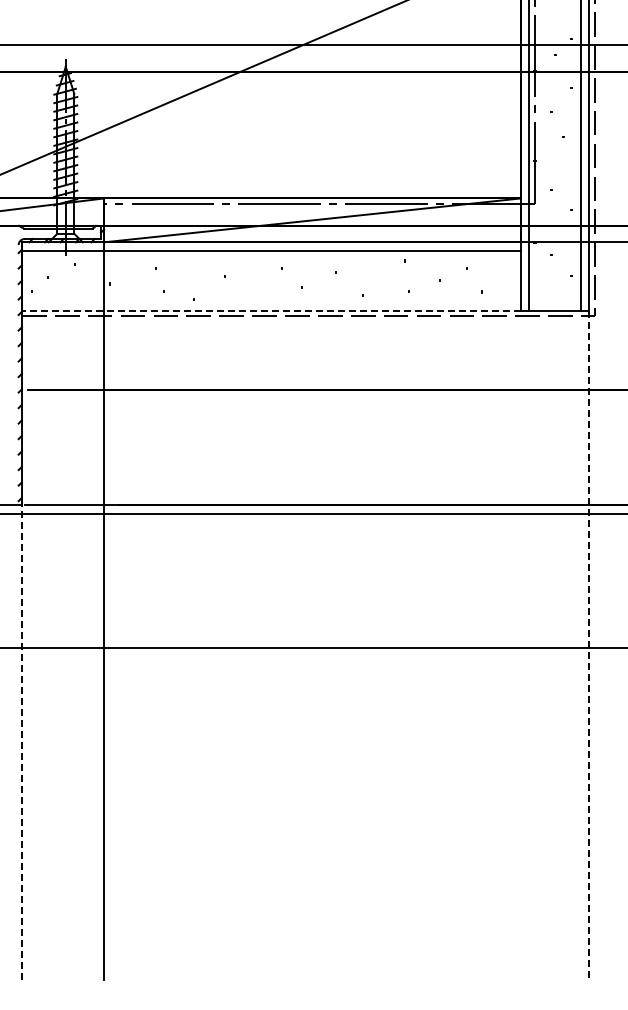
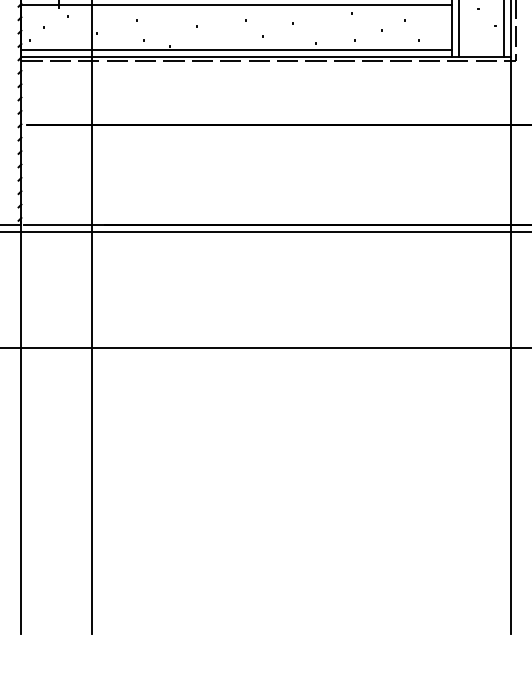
line: (270, 302) -> (235, 49), added
line: (270, 310) -> (235, 56), dashed -> solid
line: (589, 645) -> (511, 345), dashed -> solid
line: (21, 740) -> (21, 427), dashed -> solid

